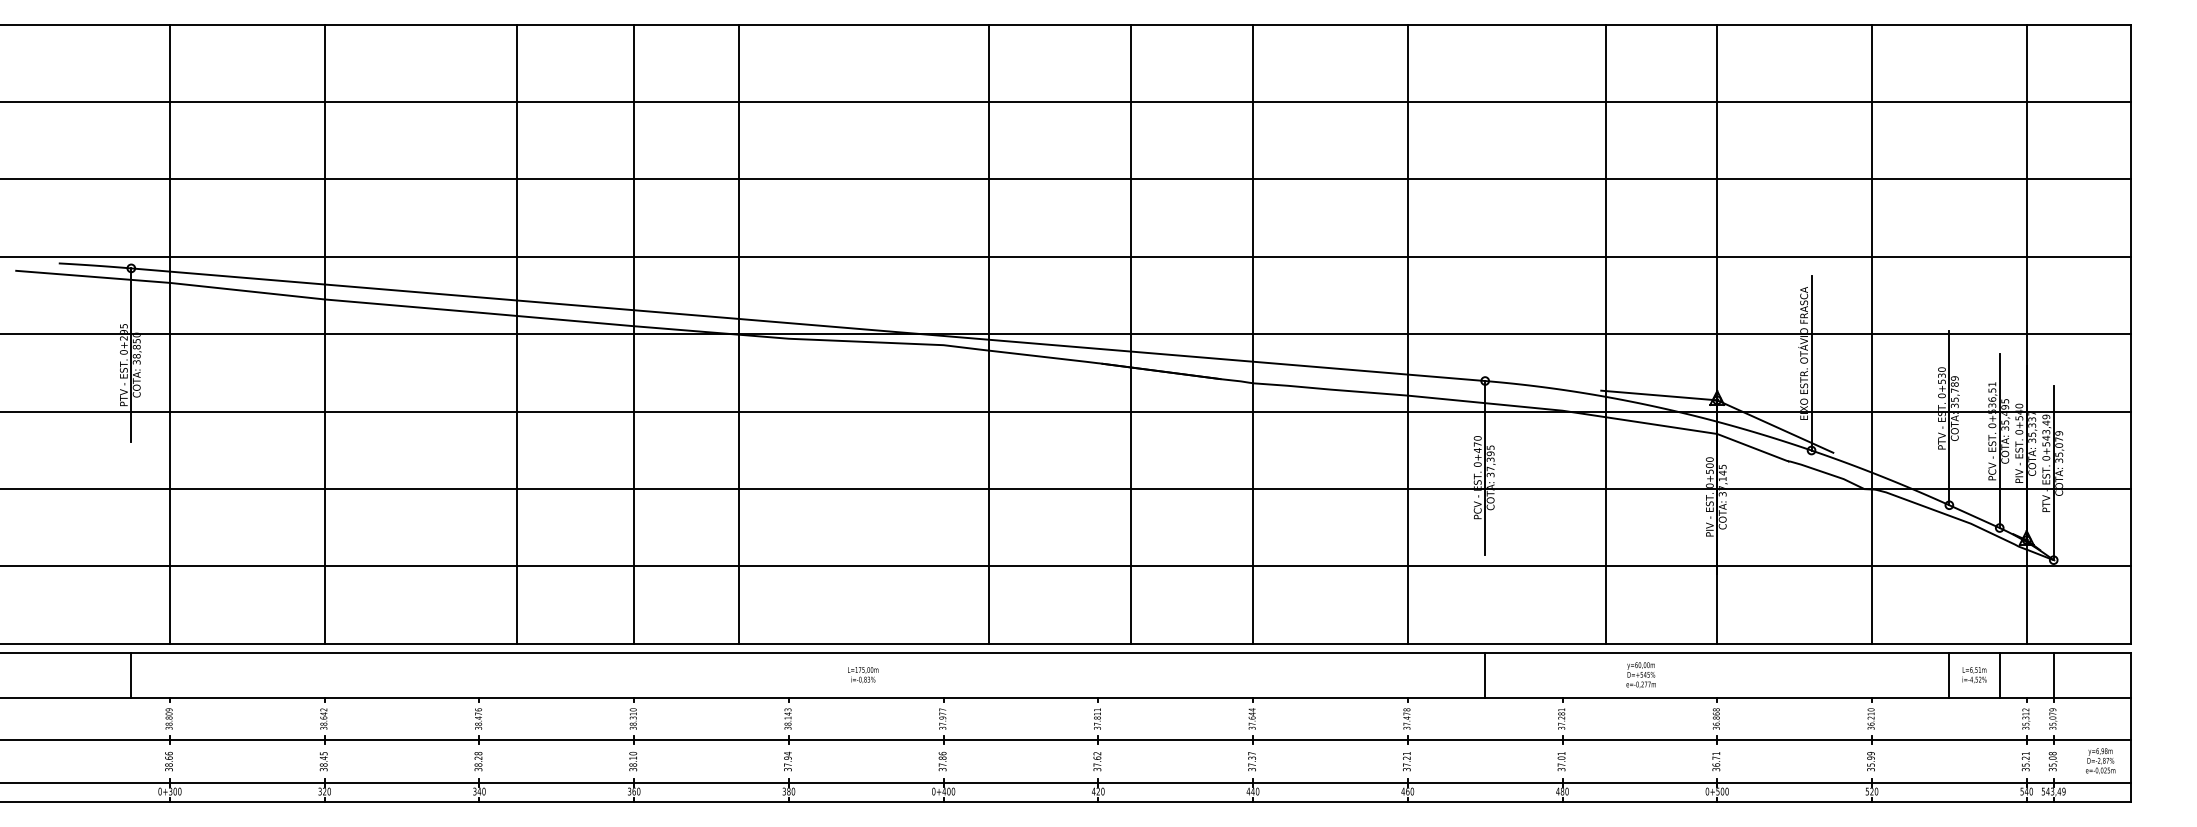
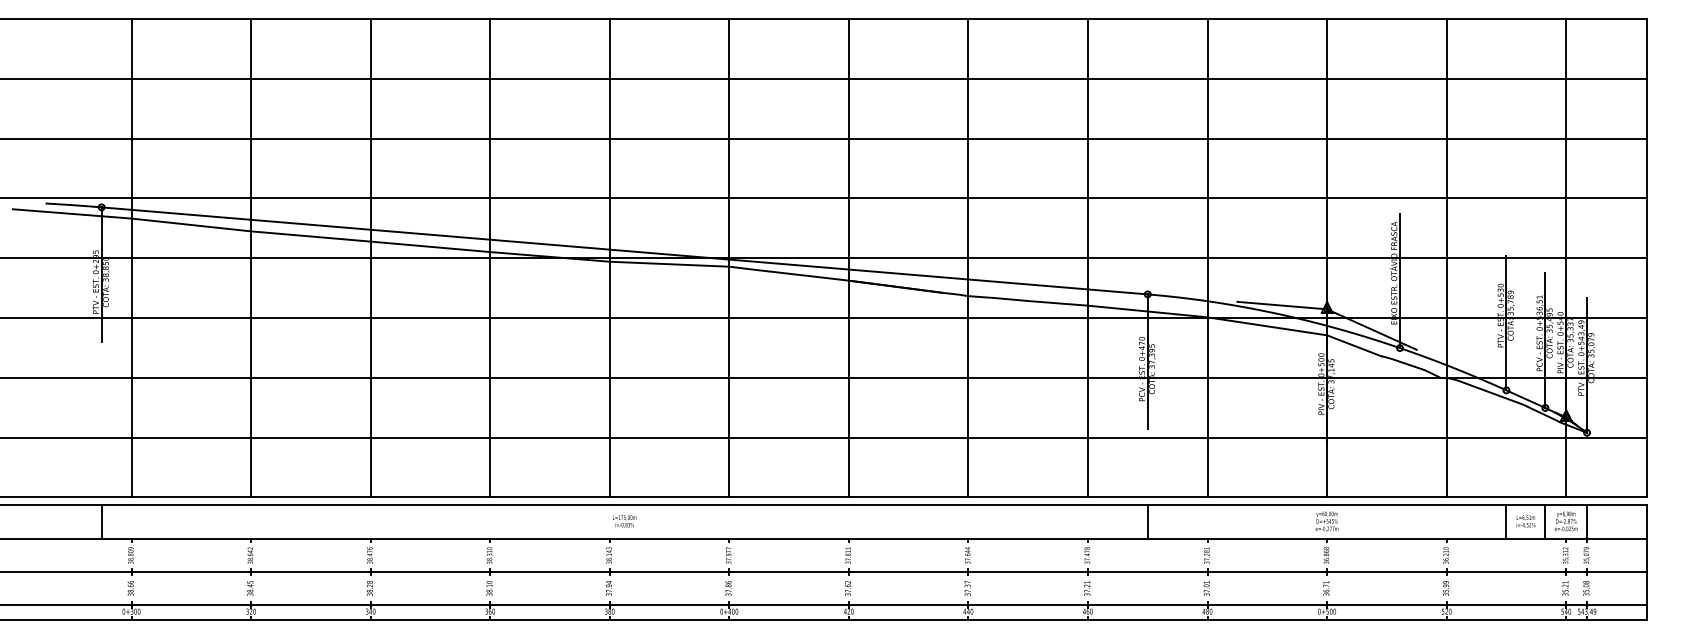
line: (517, 333) -> (370, 257), moved
line: (738, 333) -> (609, 257), moved
line: (988, 333) -> (729, 257), moved
line: (1131, 333) -> (849, 257), moved
line: (1605, 333) -> (1207, 257), moved
text: (1640, 674) -> (1326, 521), moved
text: (863, 675) -> (624, 521), moved
text: (2100, 761) -> (1566, 521), moved

